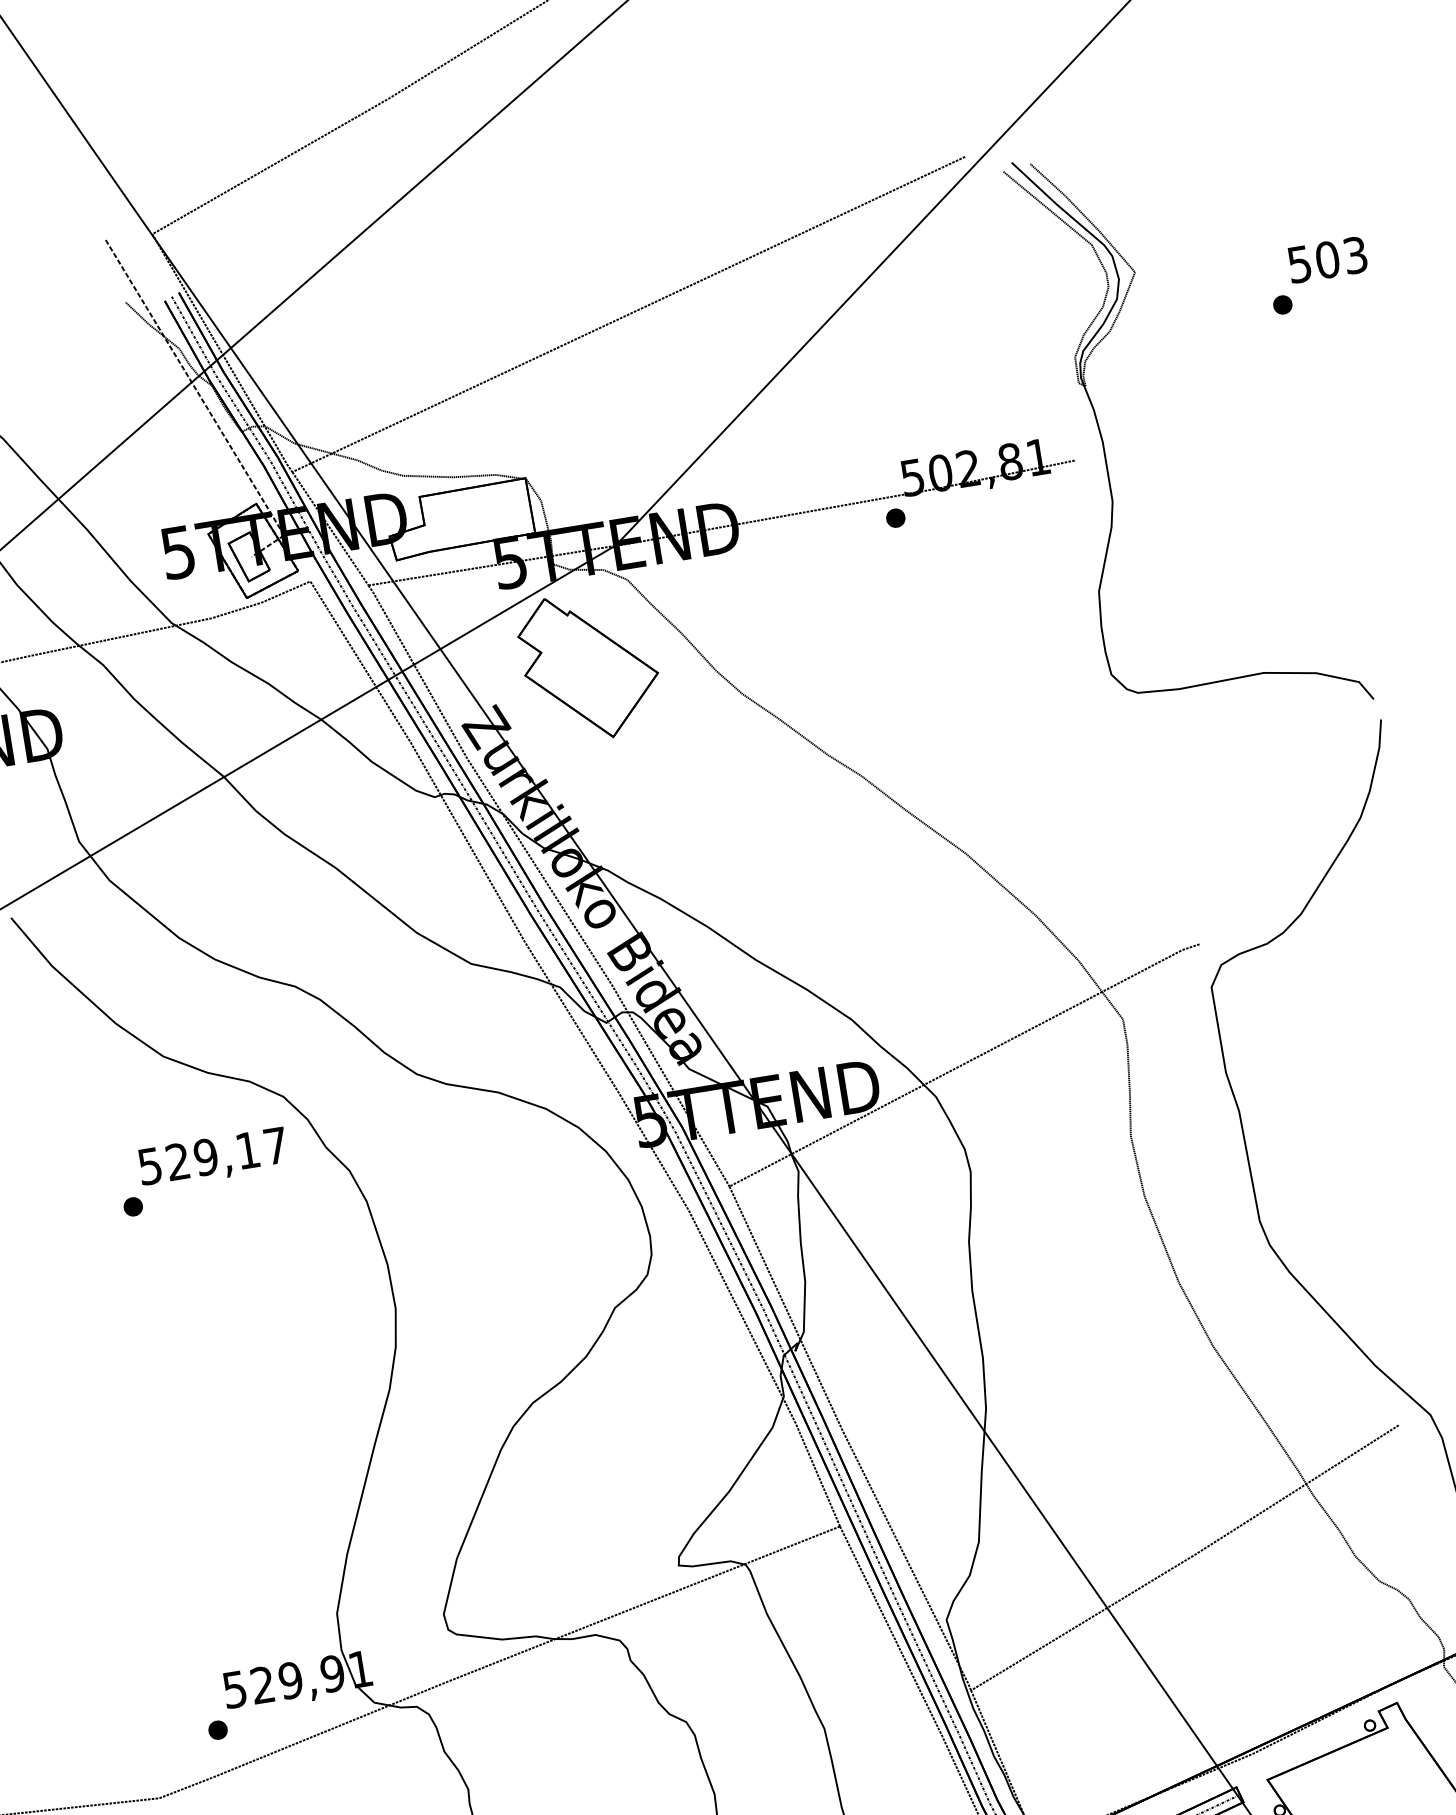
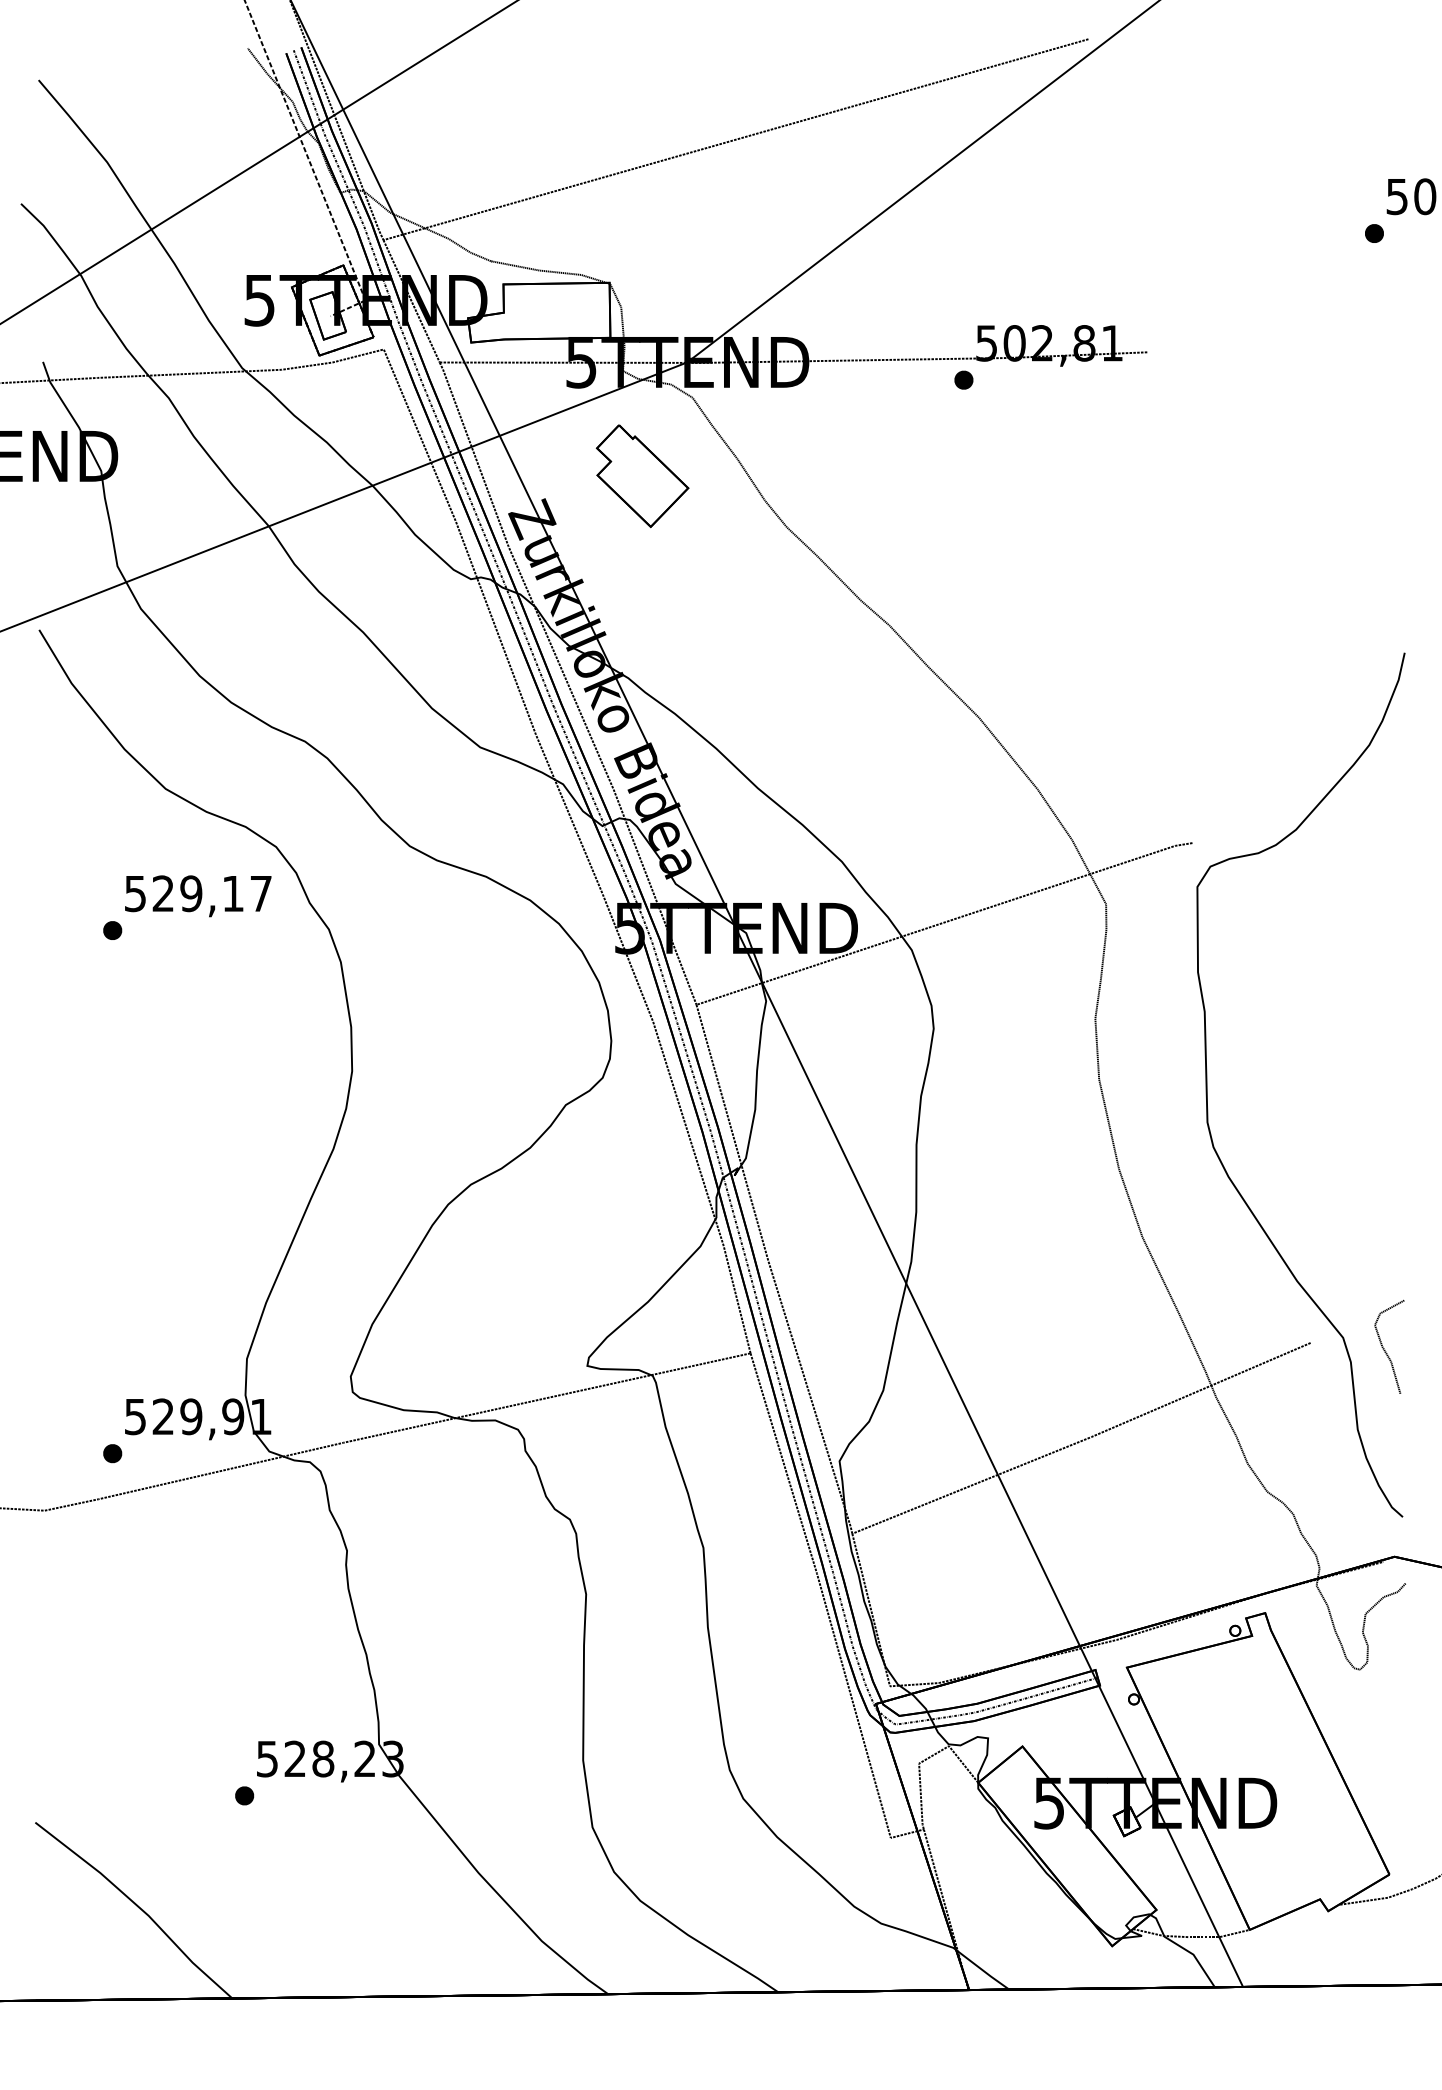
part: (1104, 444) -> (1178, 341), removed
part: (589, 665) -> (642, 475), size x0.7

